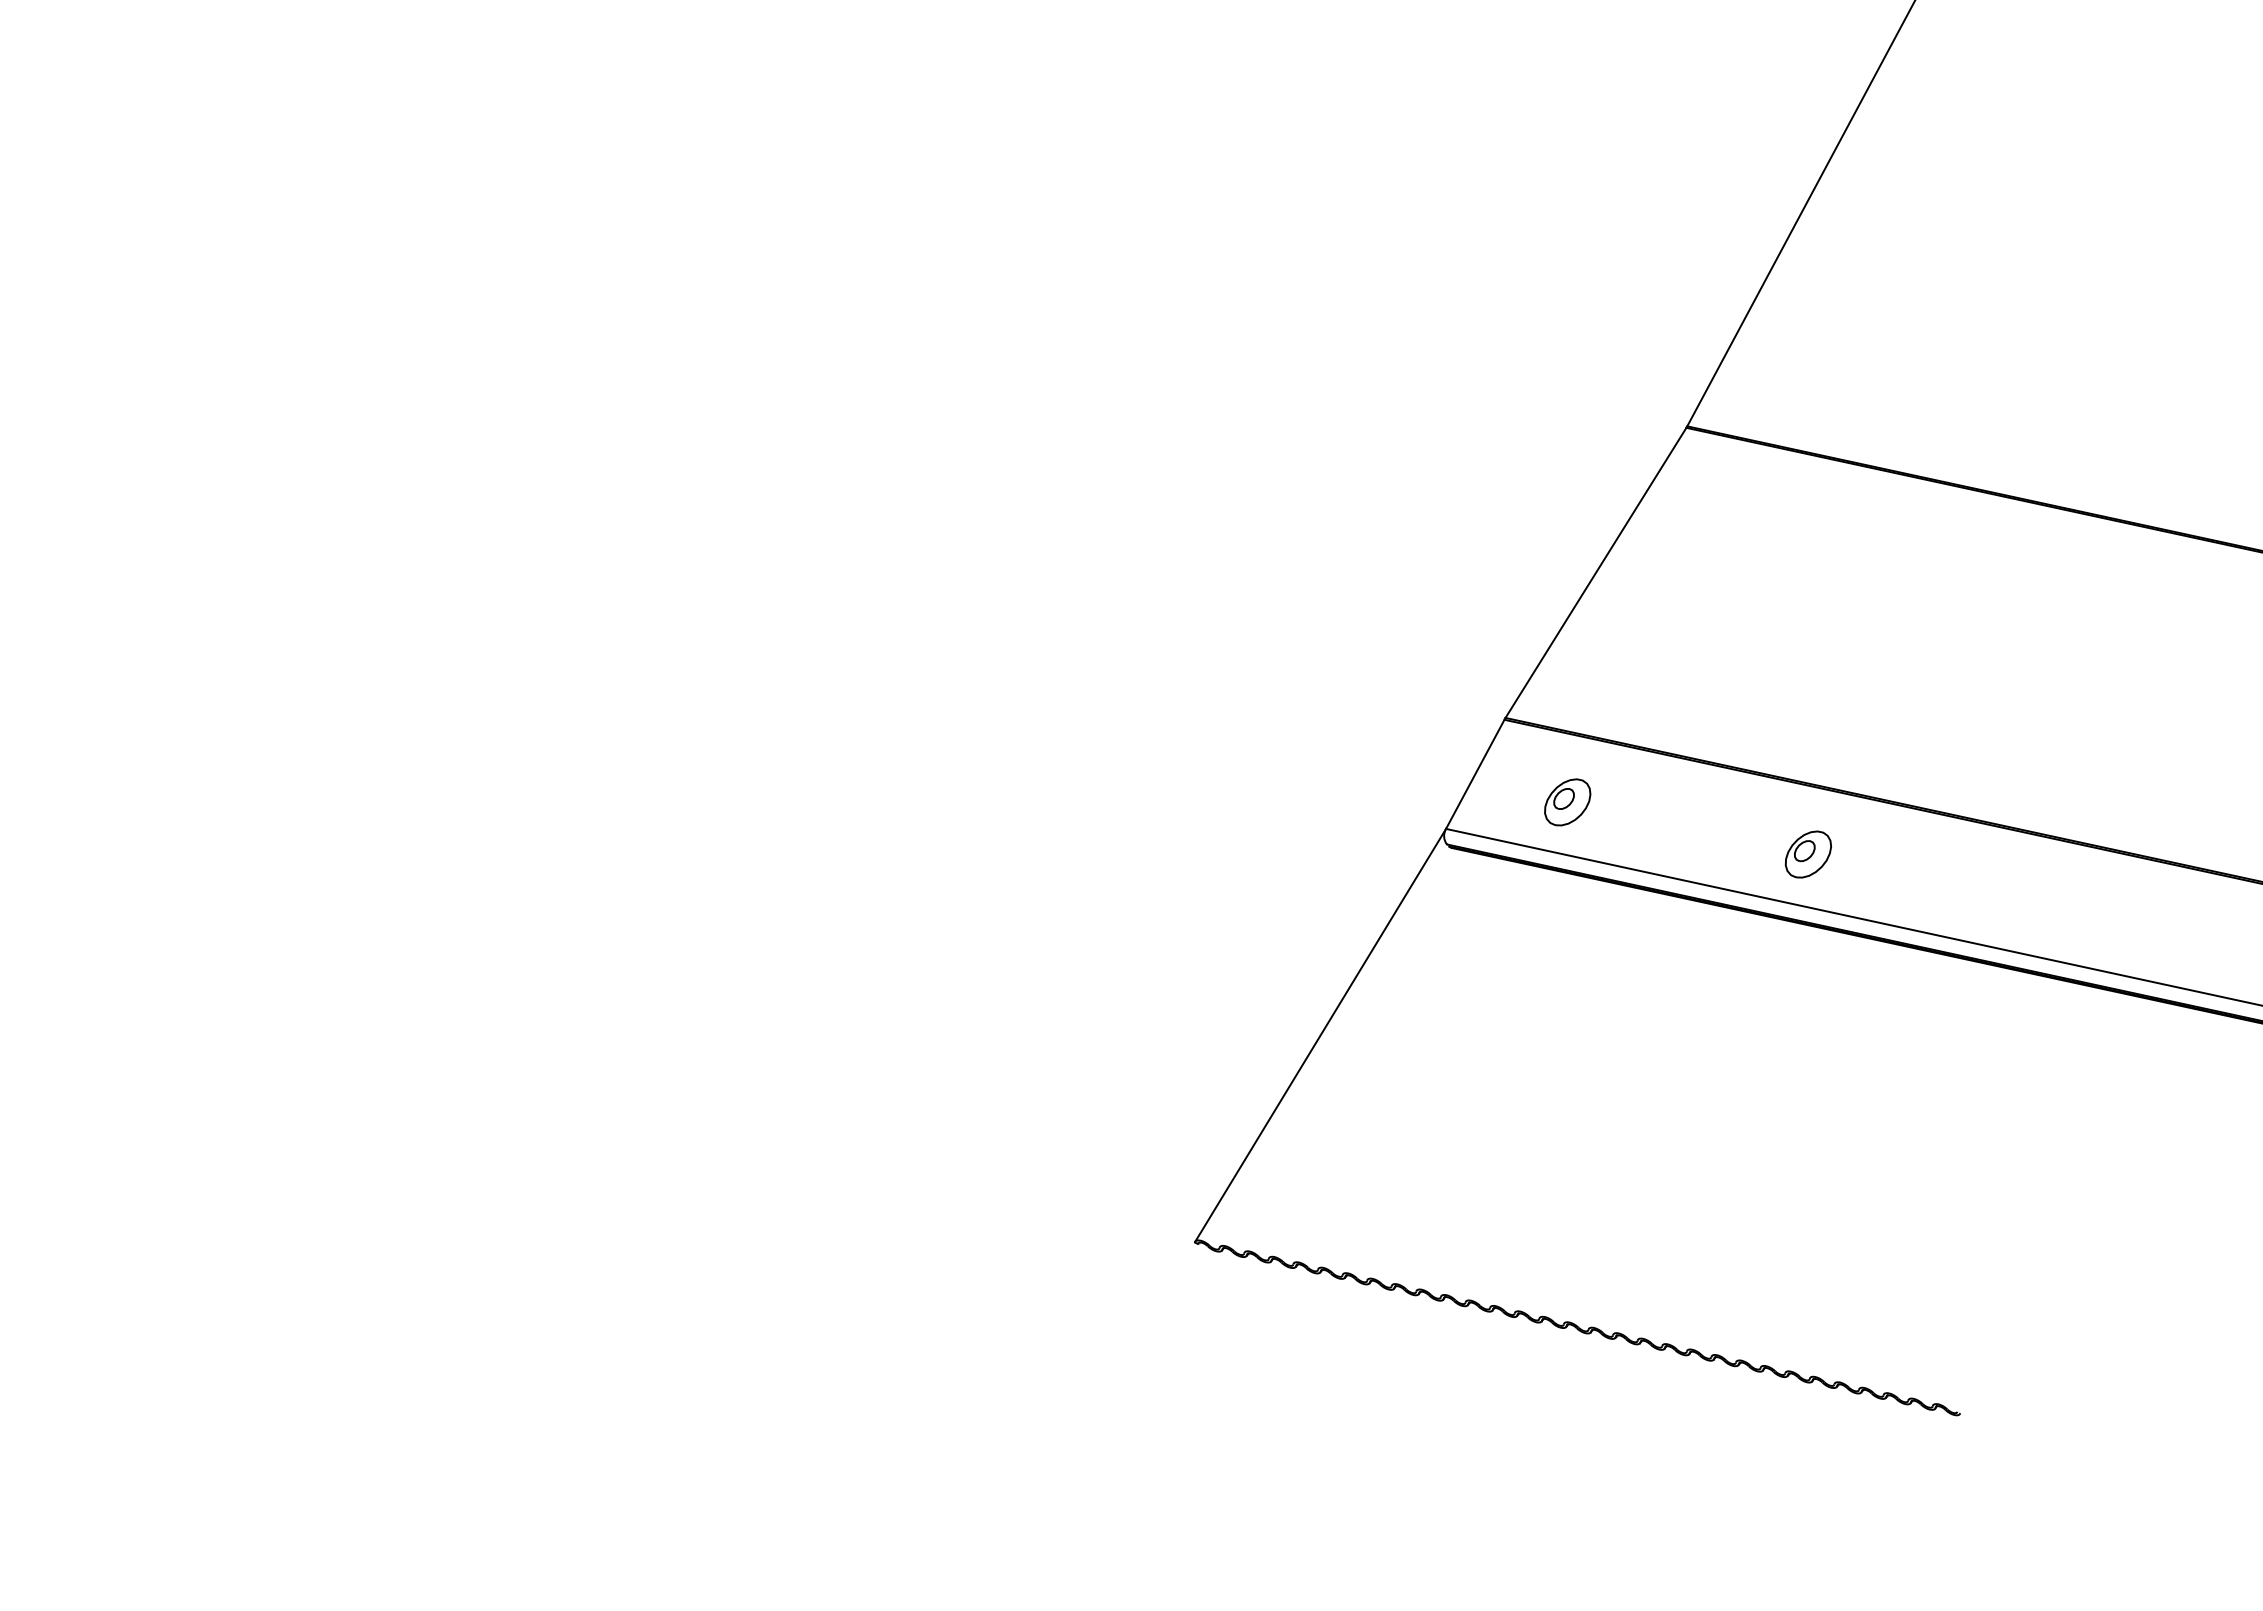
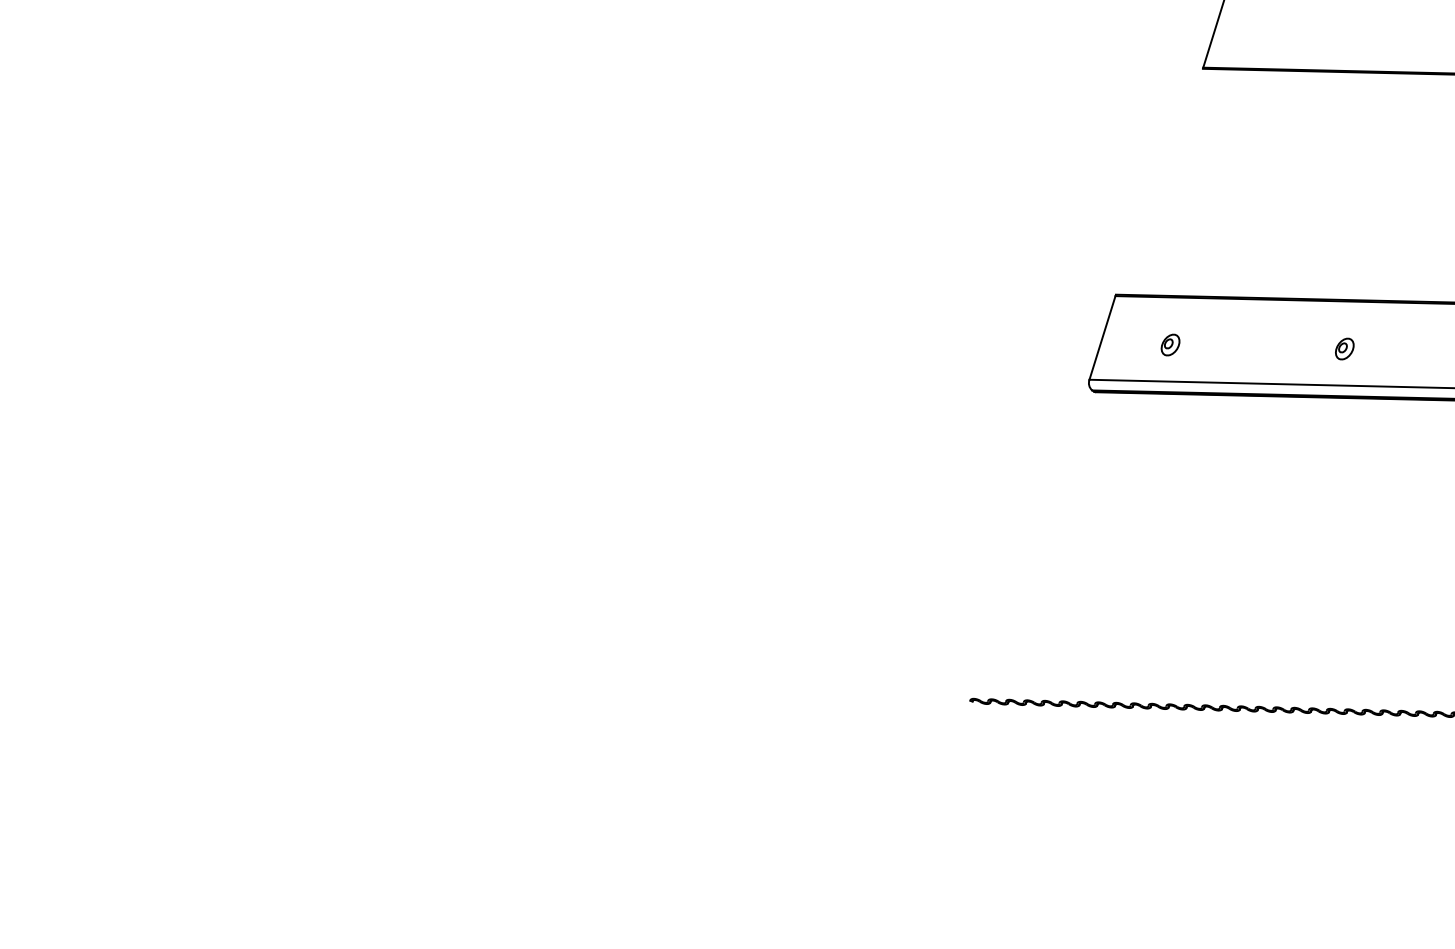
line: (1595, 572) -> (1159, 181), removed
part: (1567, 802) -> (1170, 345), size x0.6
part: (1808, 854) -> (1344, 349), size x0.6
line: (1320, 1034) -> (1029, 539), removed

